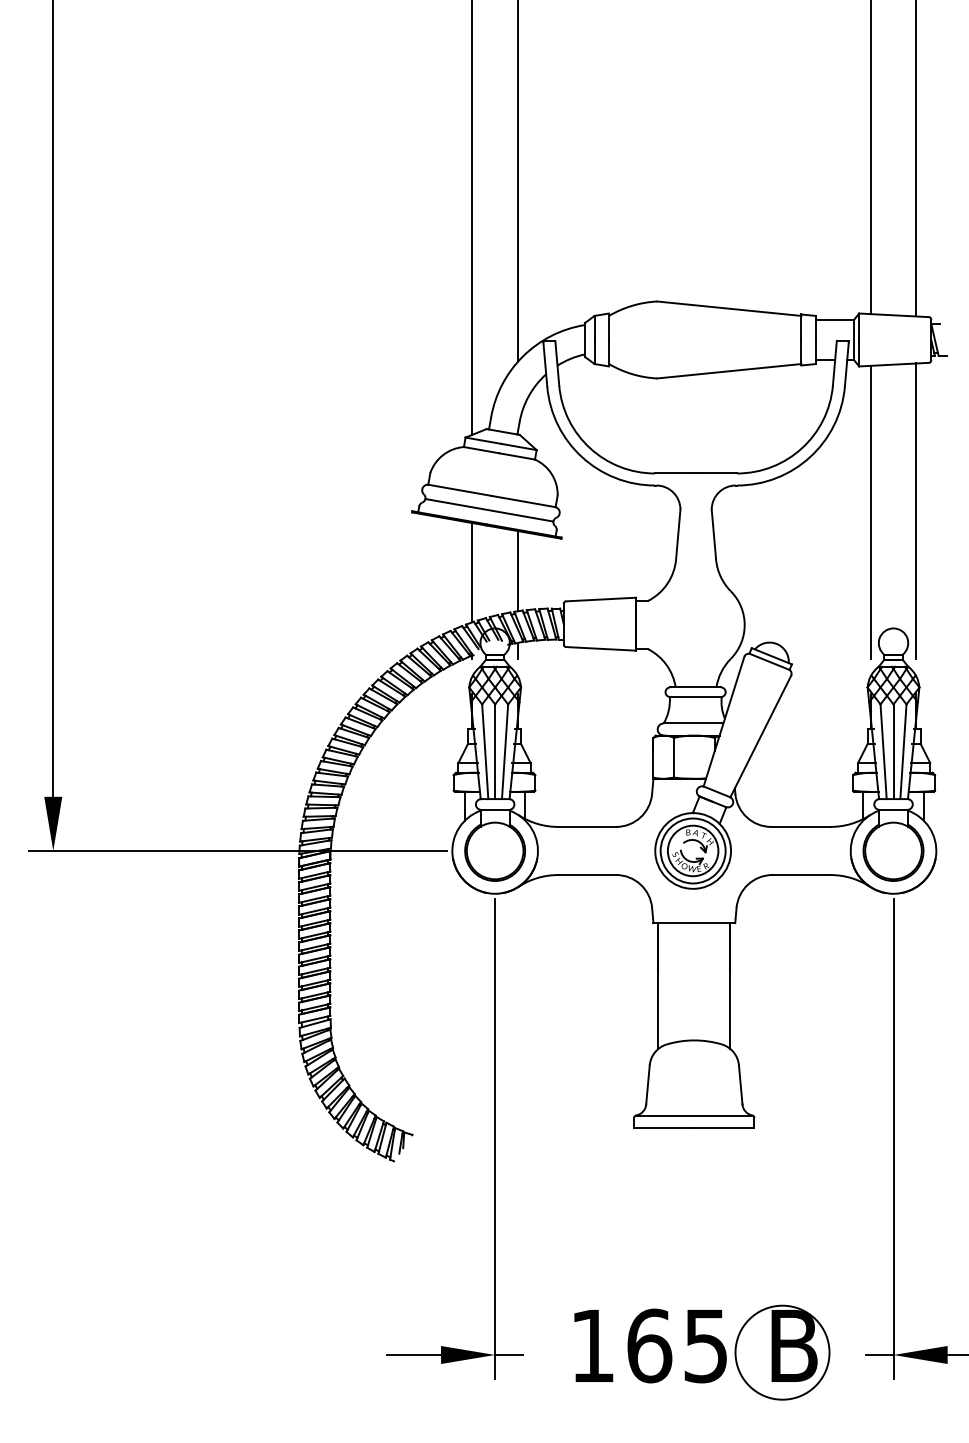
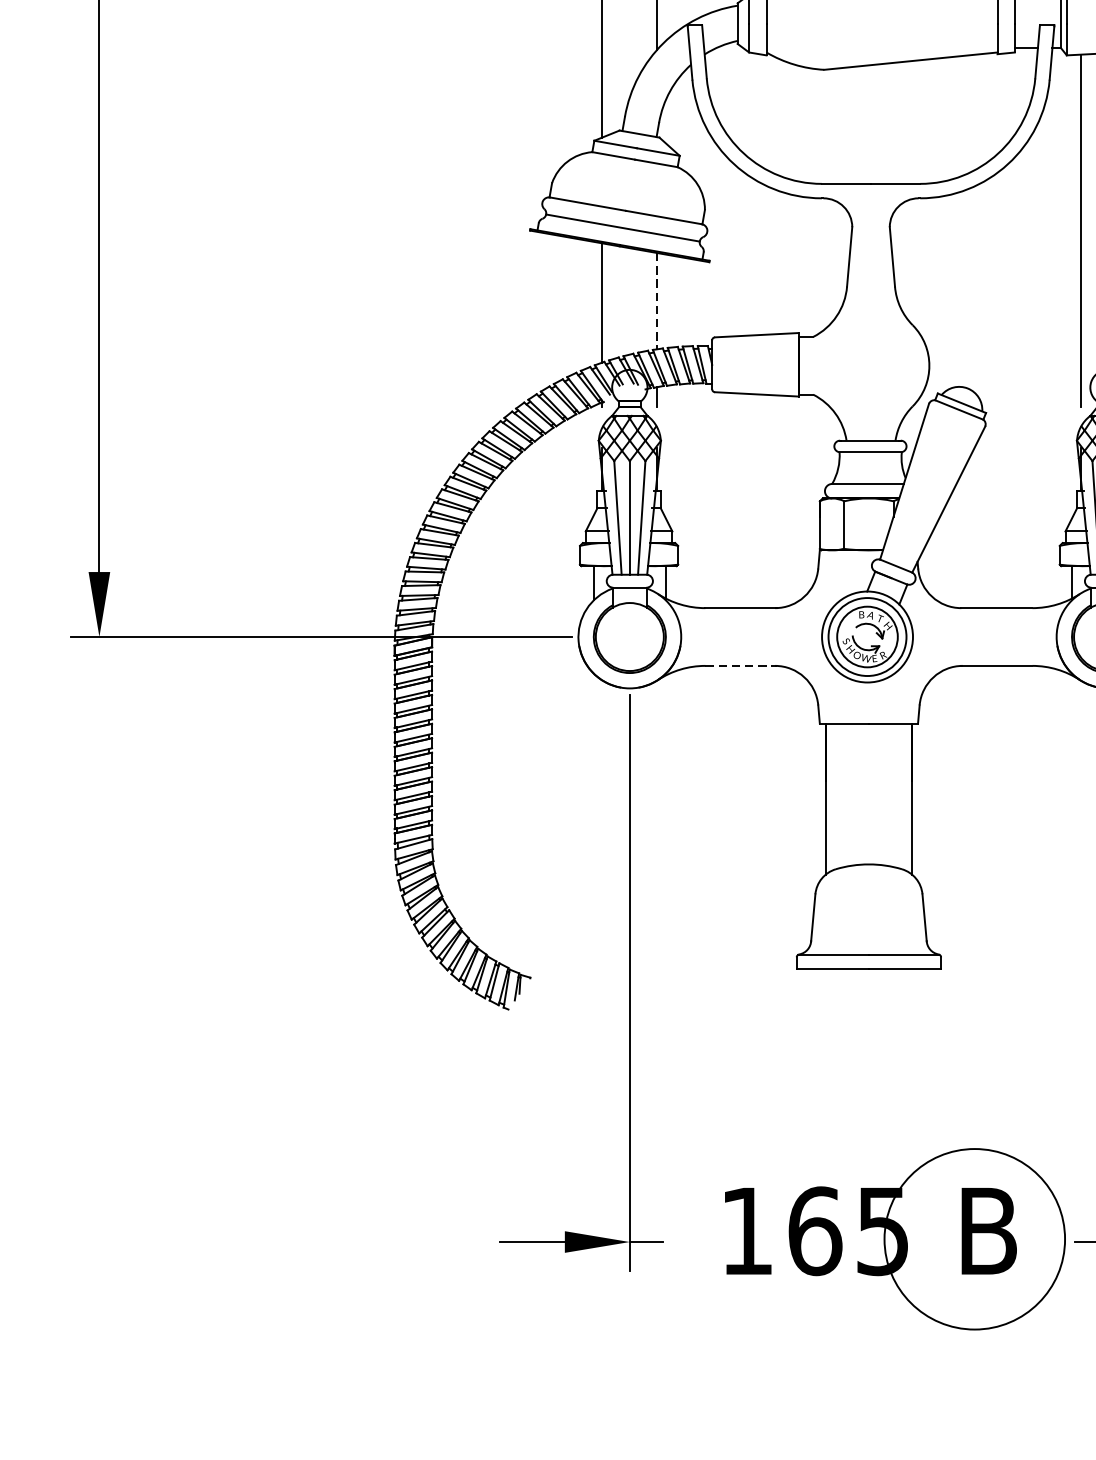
line: (518, 571) -> (657, 301), solid -> dashed
line: (587, 875) -> (740, 666), solid -> dashed
circle: (782, 1352) -> (974, 1239), size x1.6

